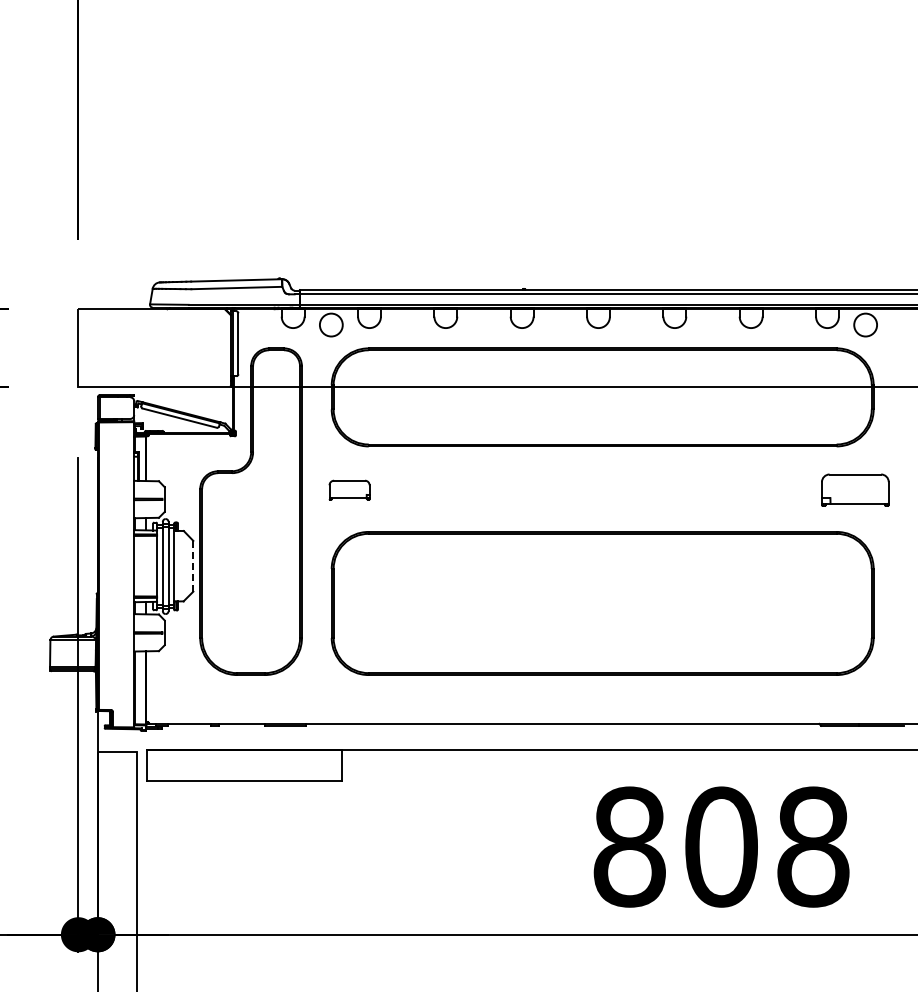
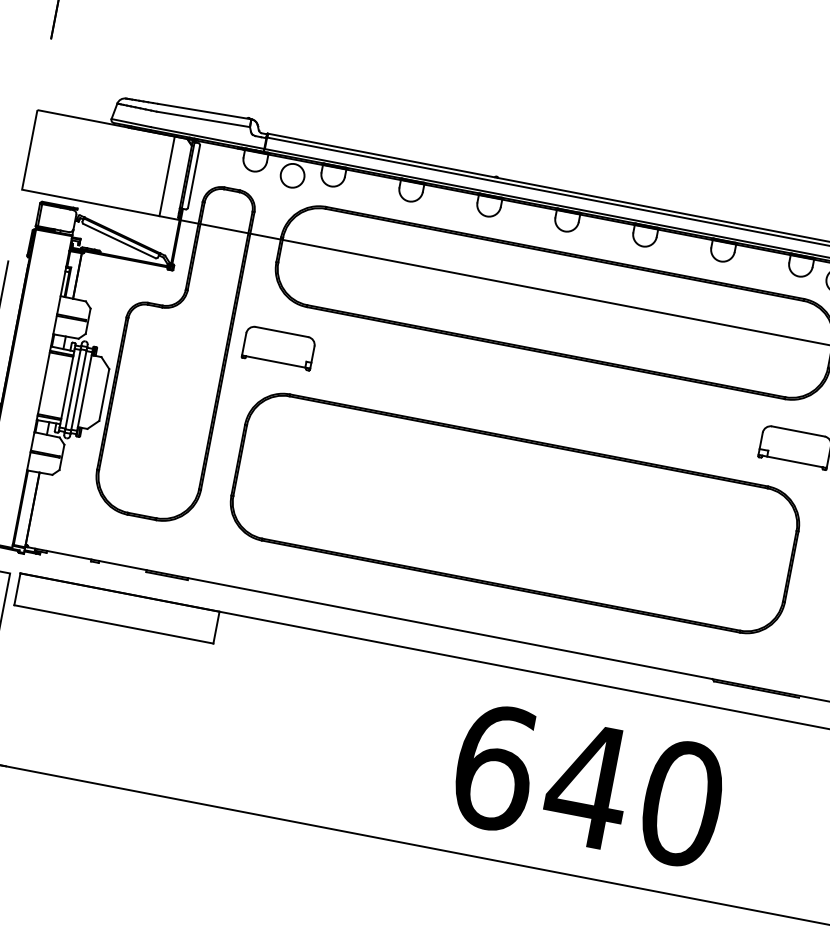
line: (212, 348) -> (166, 176), added
part: (349, 489) -> (278, 347), size x1.67
line: (193, 566) -> (104, 395), dashed -> solid
text: (721, 846) -> (588, 785), 808 -> 640

